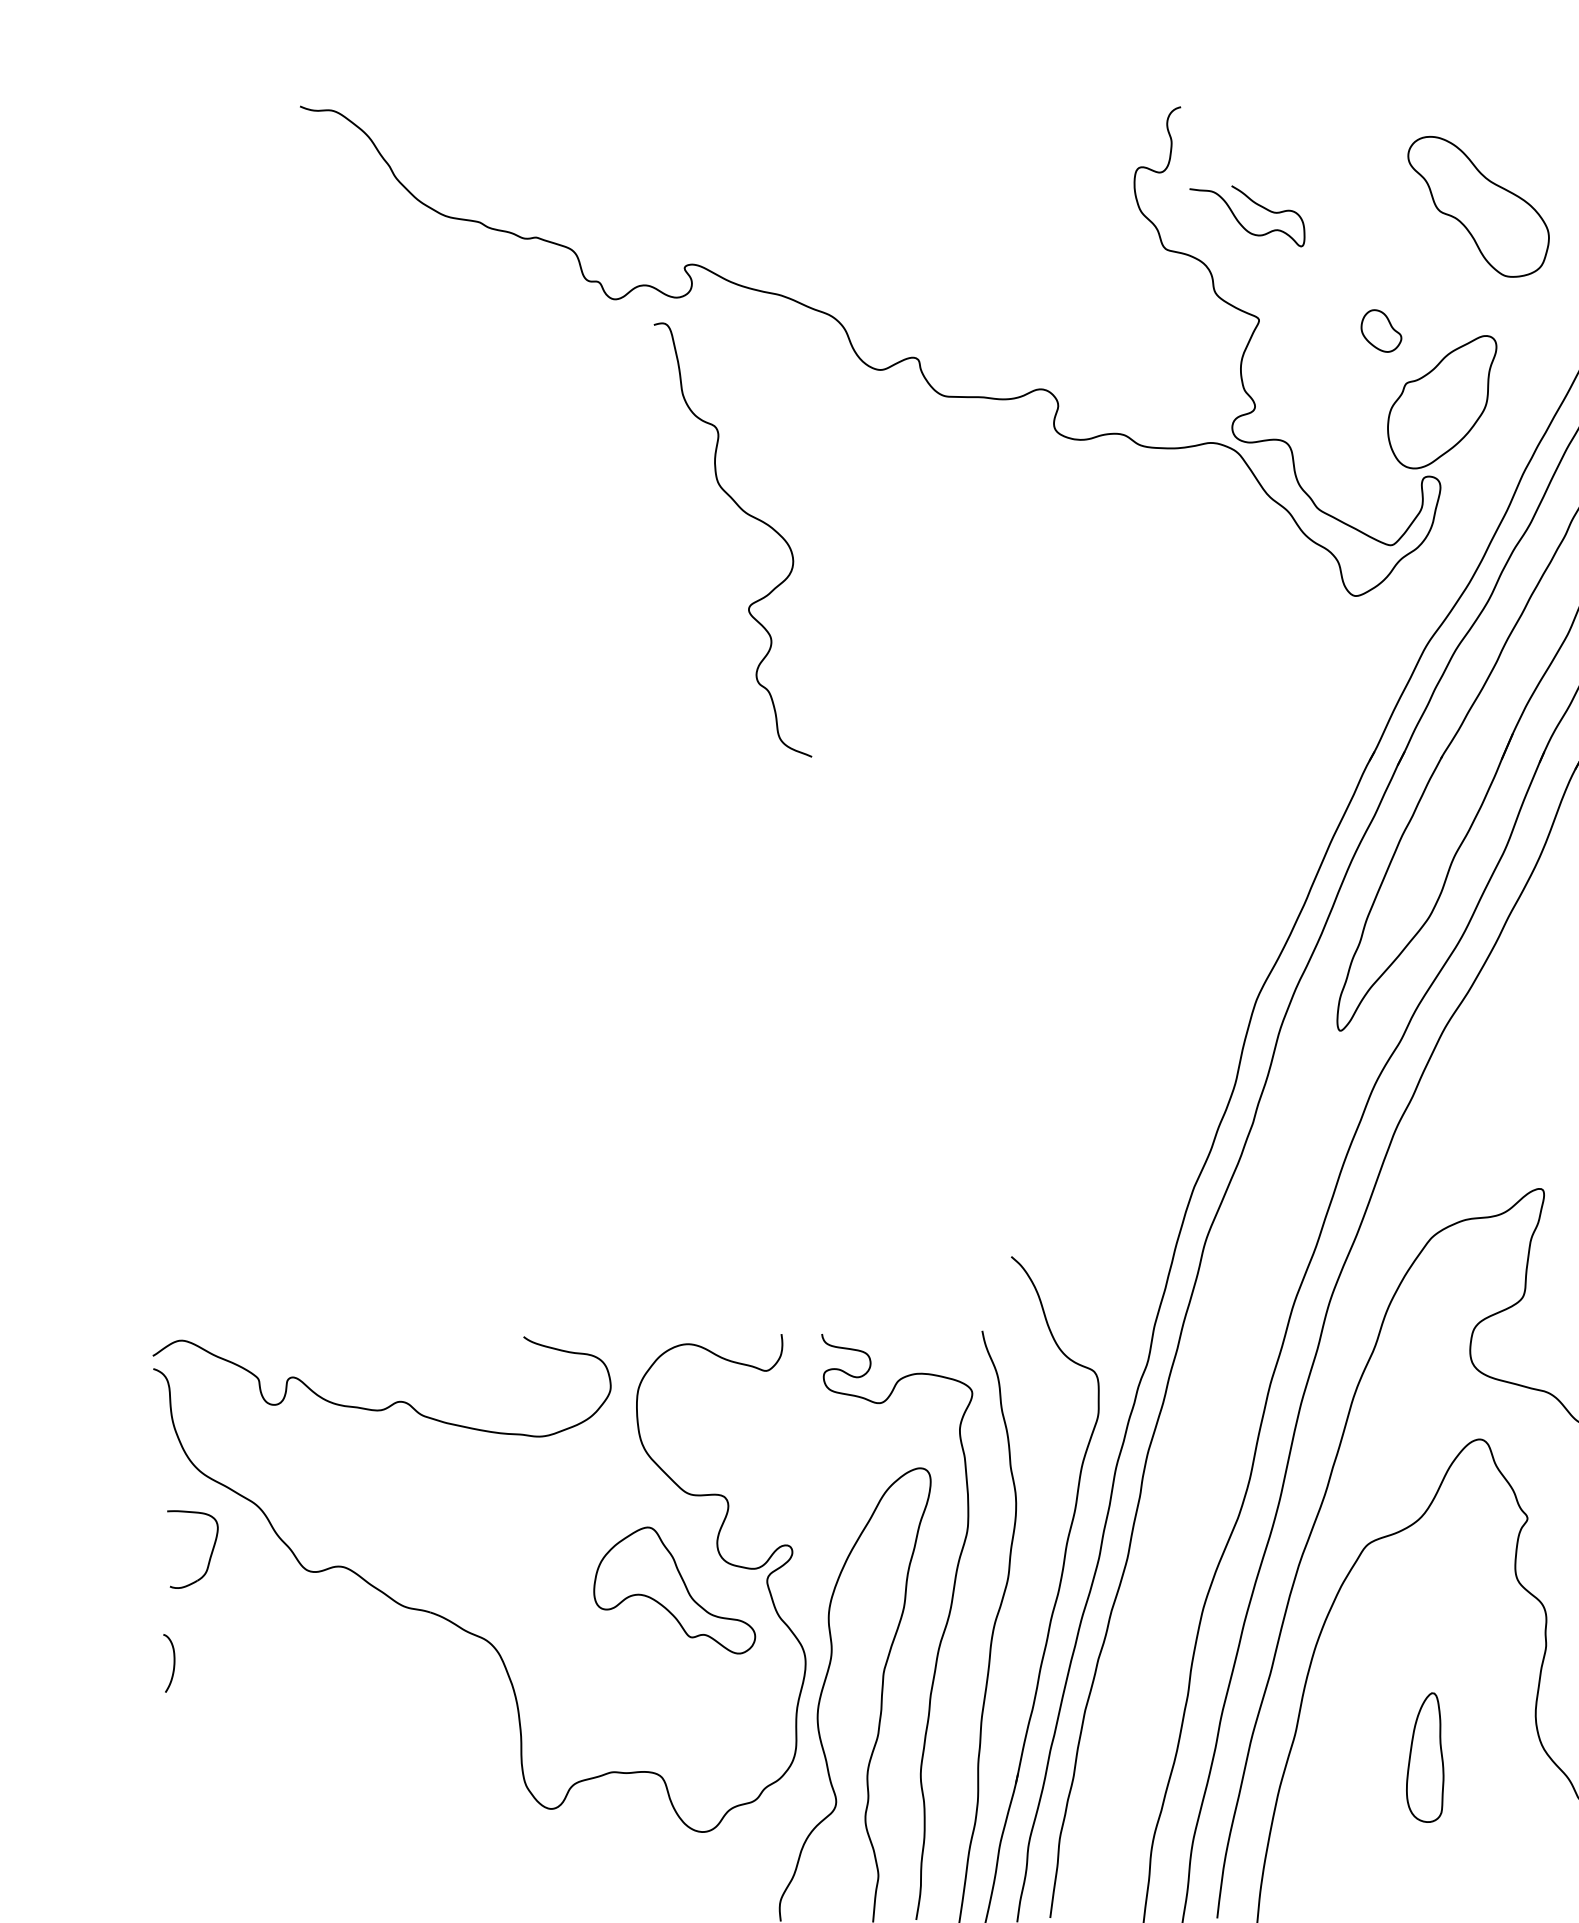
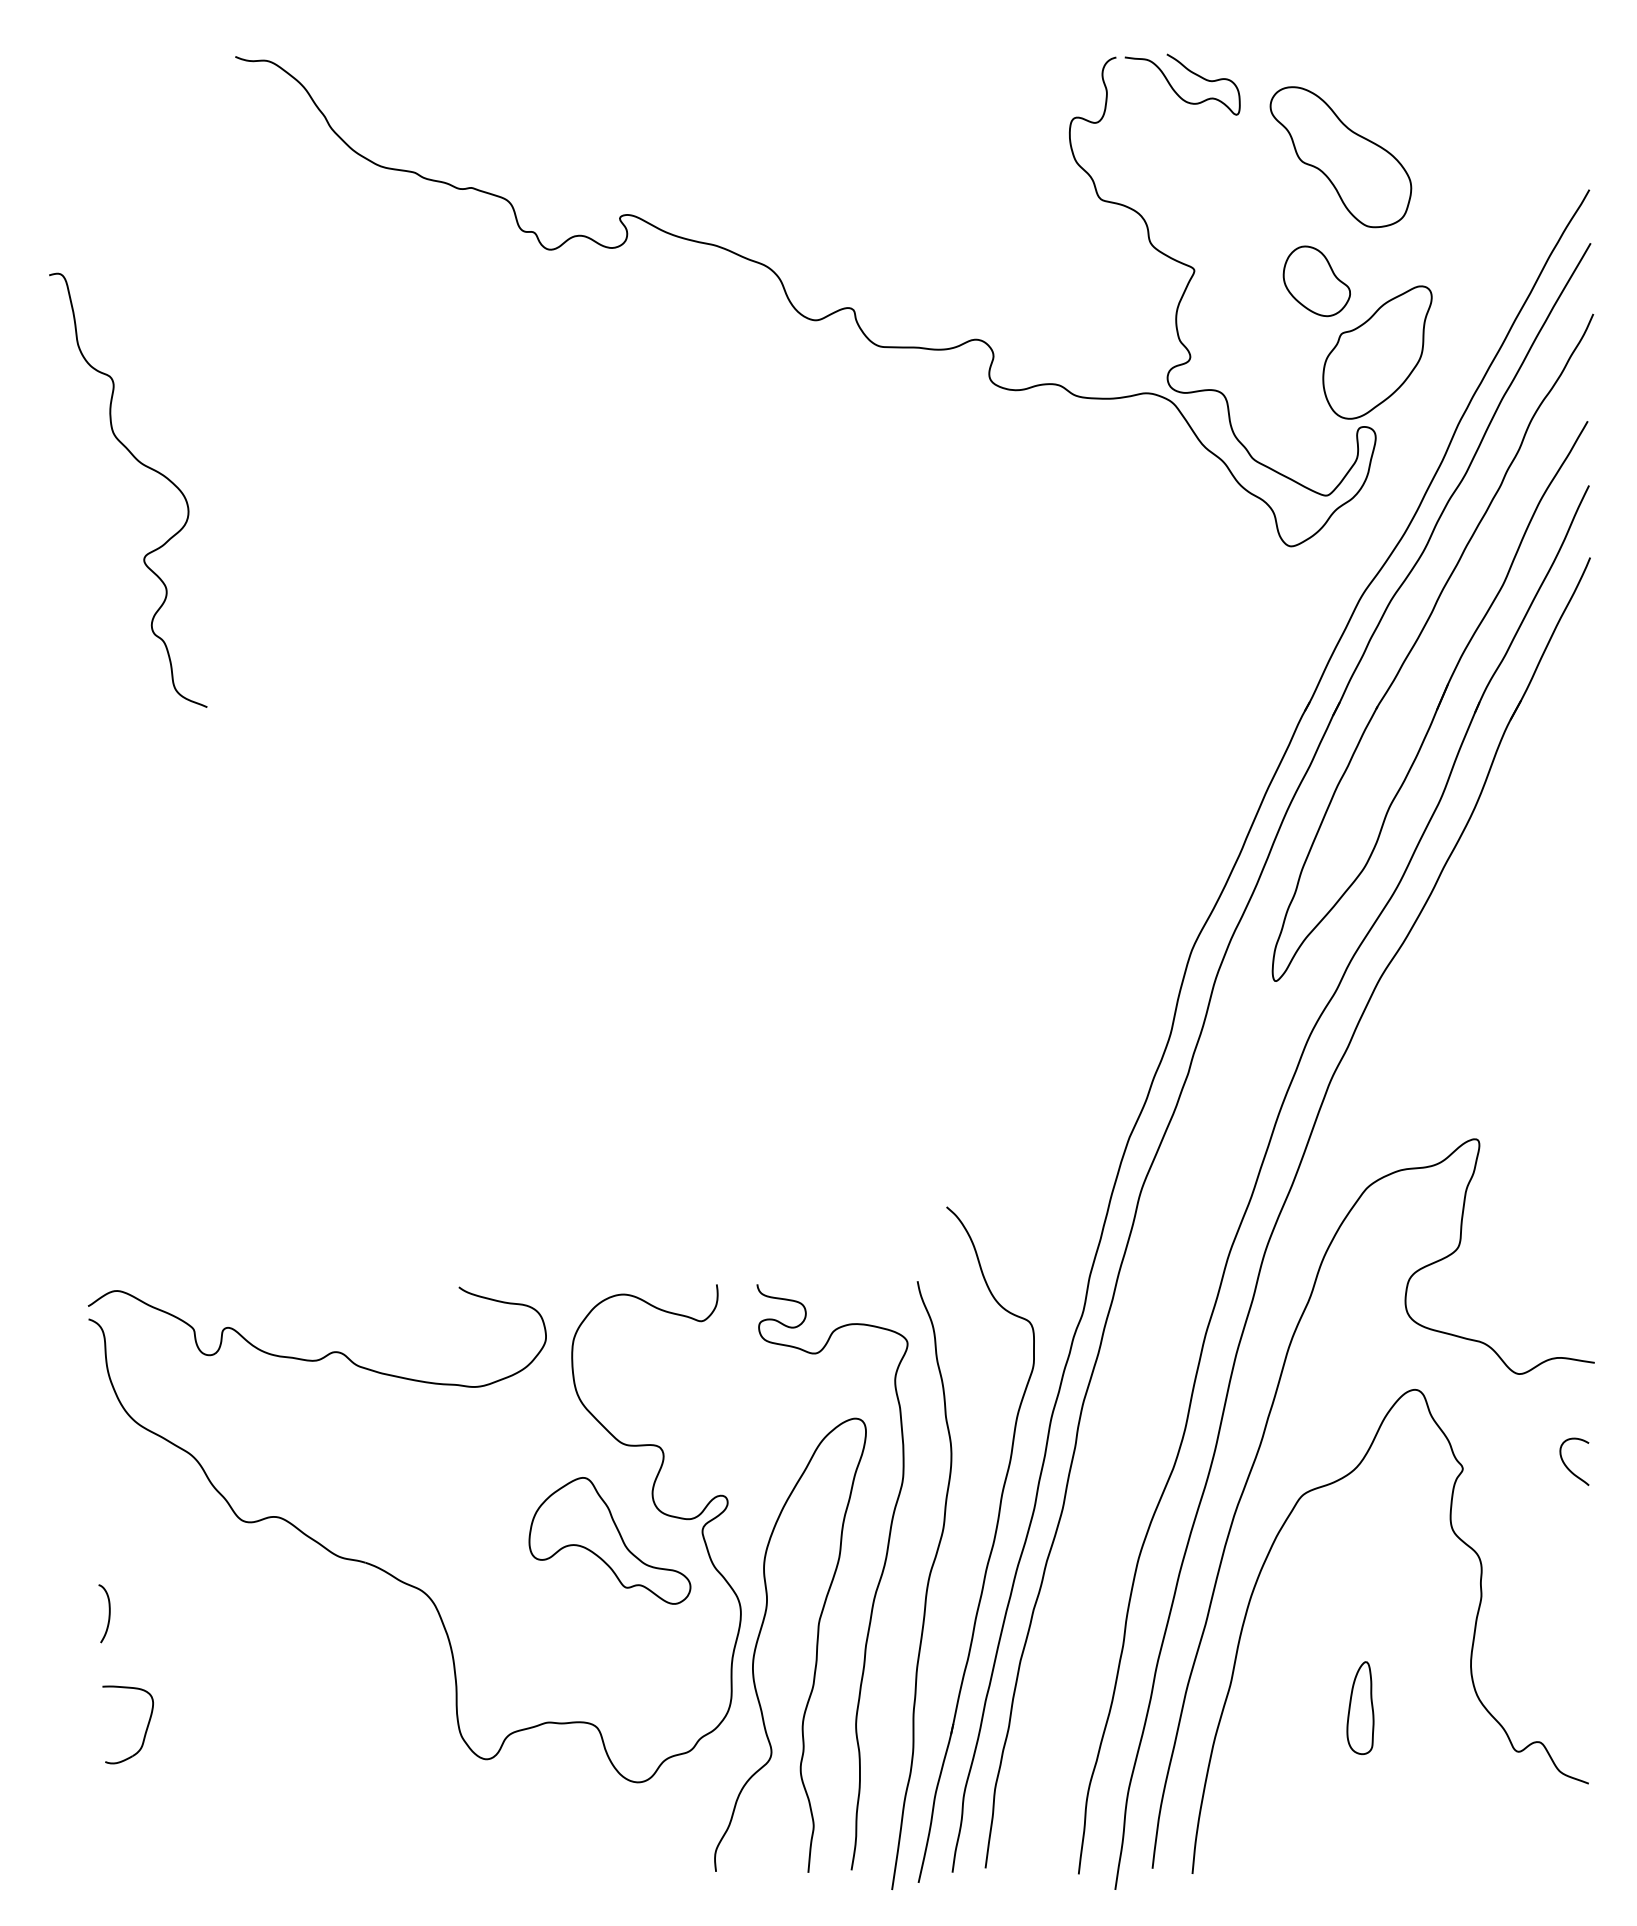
part: (1478, 207) -> (1340, 157), moved
curve: (1240, 222) -> (1175, 90), moved
part: (1381, 331) -> (1316, 281), size x1.67
curve: (747, 515) -> (142, 465), moved
part: (210, 1555) -> (145, 1730), moved
part: (1425, 1758) -> (1360, 1708), size x0.71

